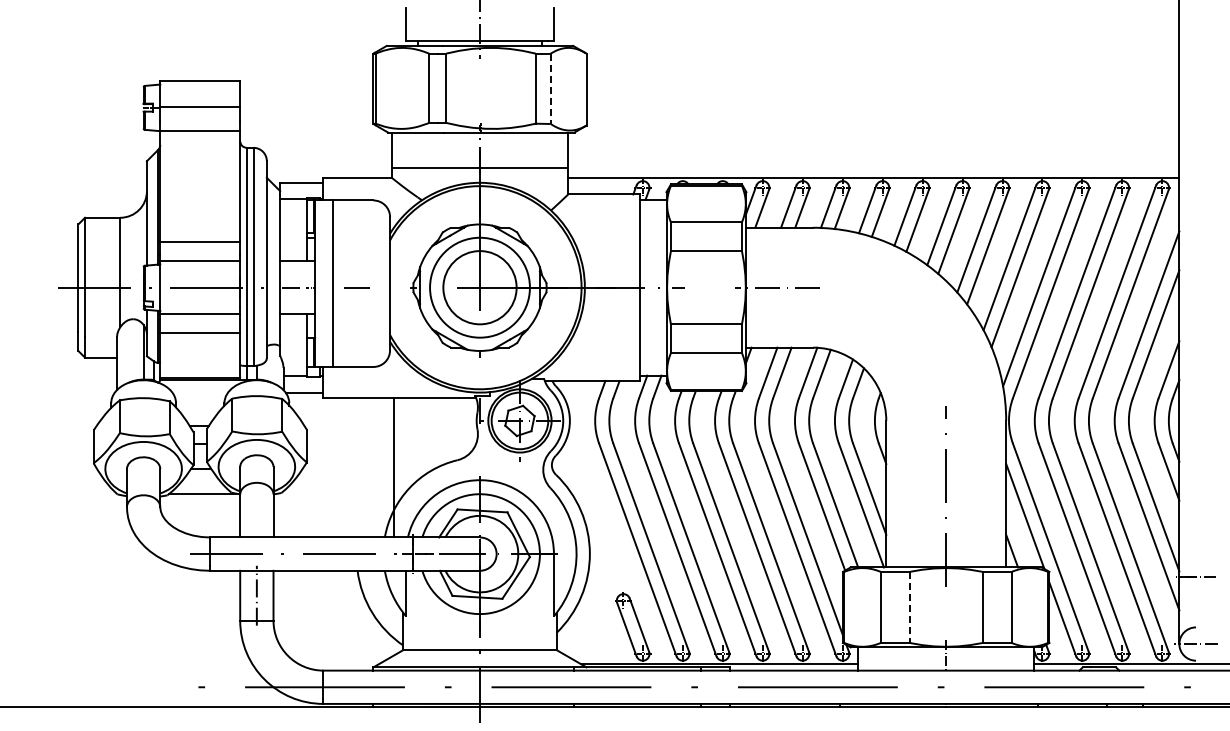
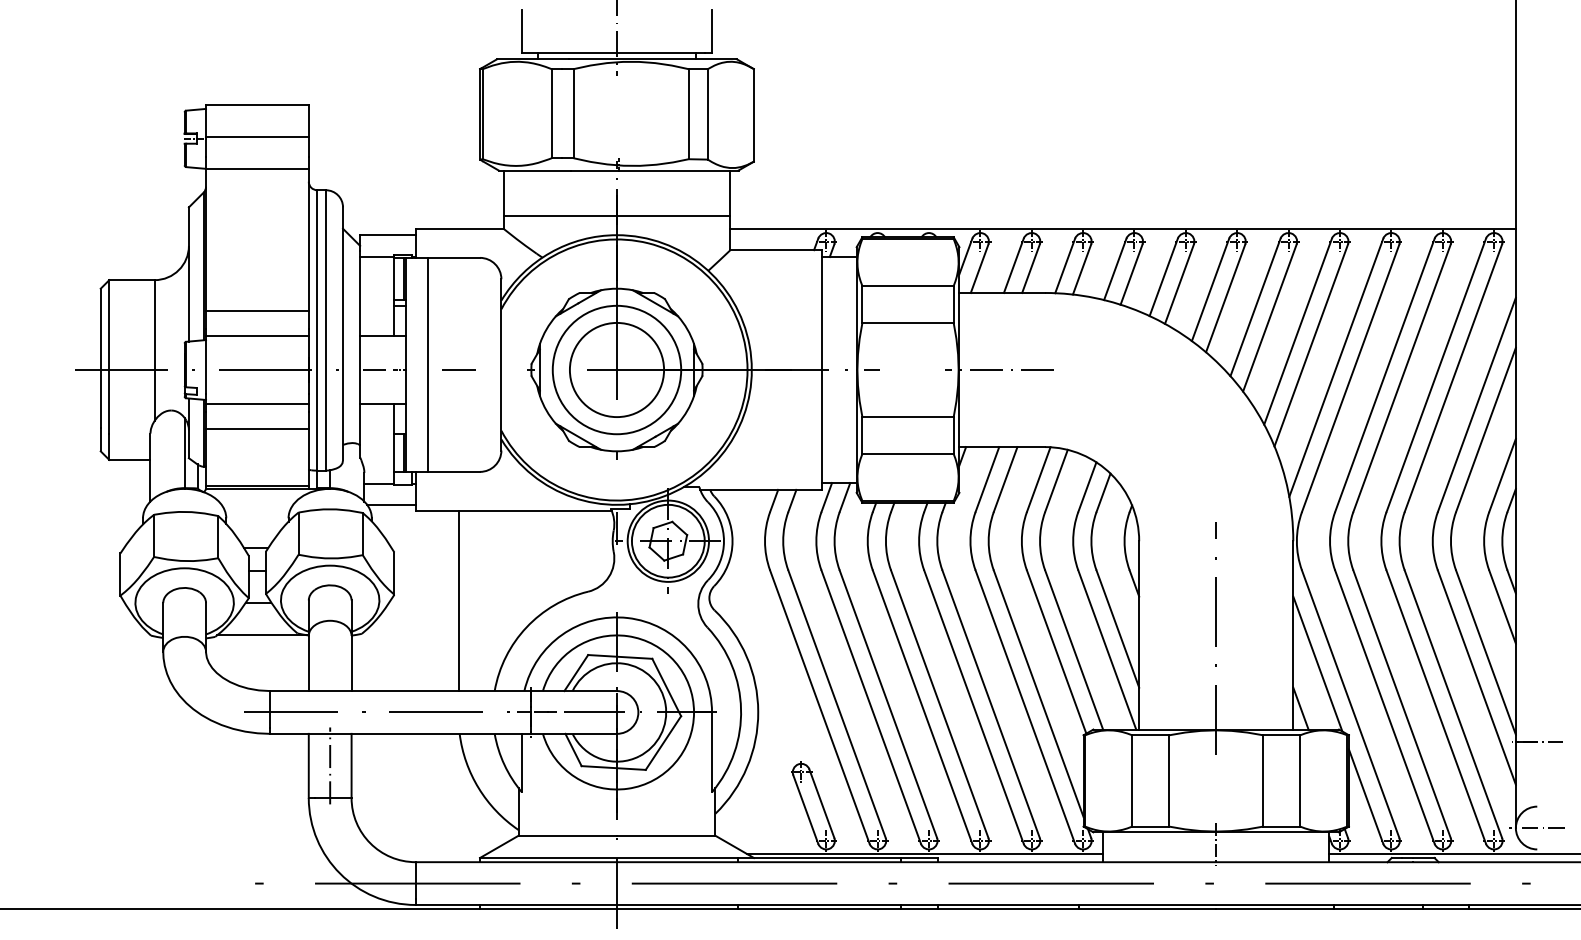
line: (550, 89) -> (707, 115), dashed -> solid
line: (393, 467) -> (458, 601), moved
line: (909, 607) -> (1169, 781), dashed -> solid

